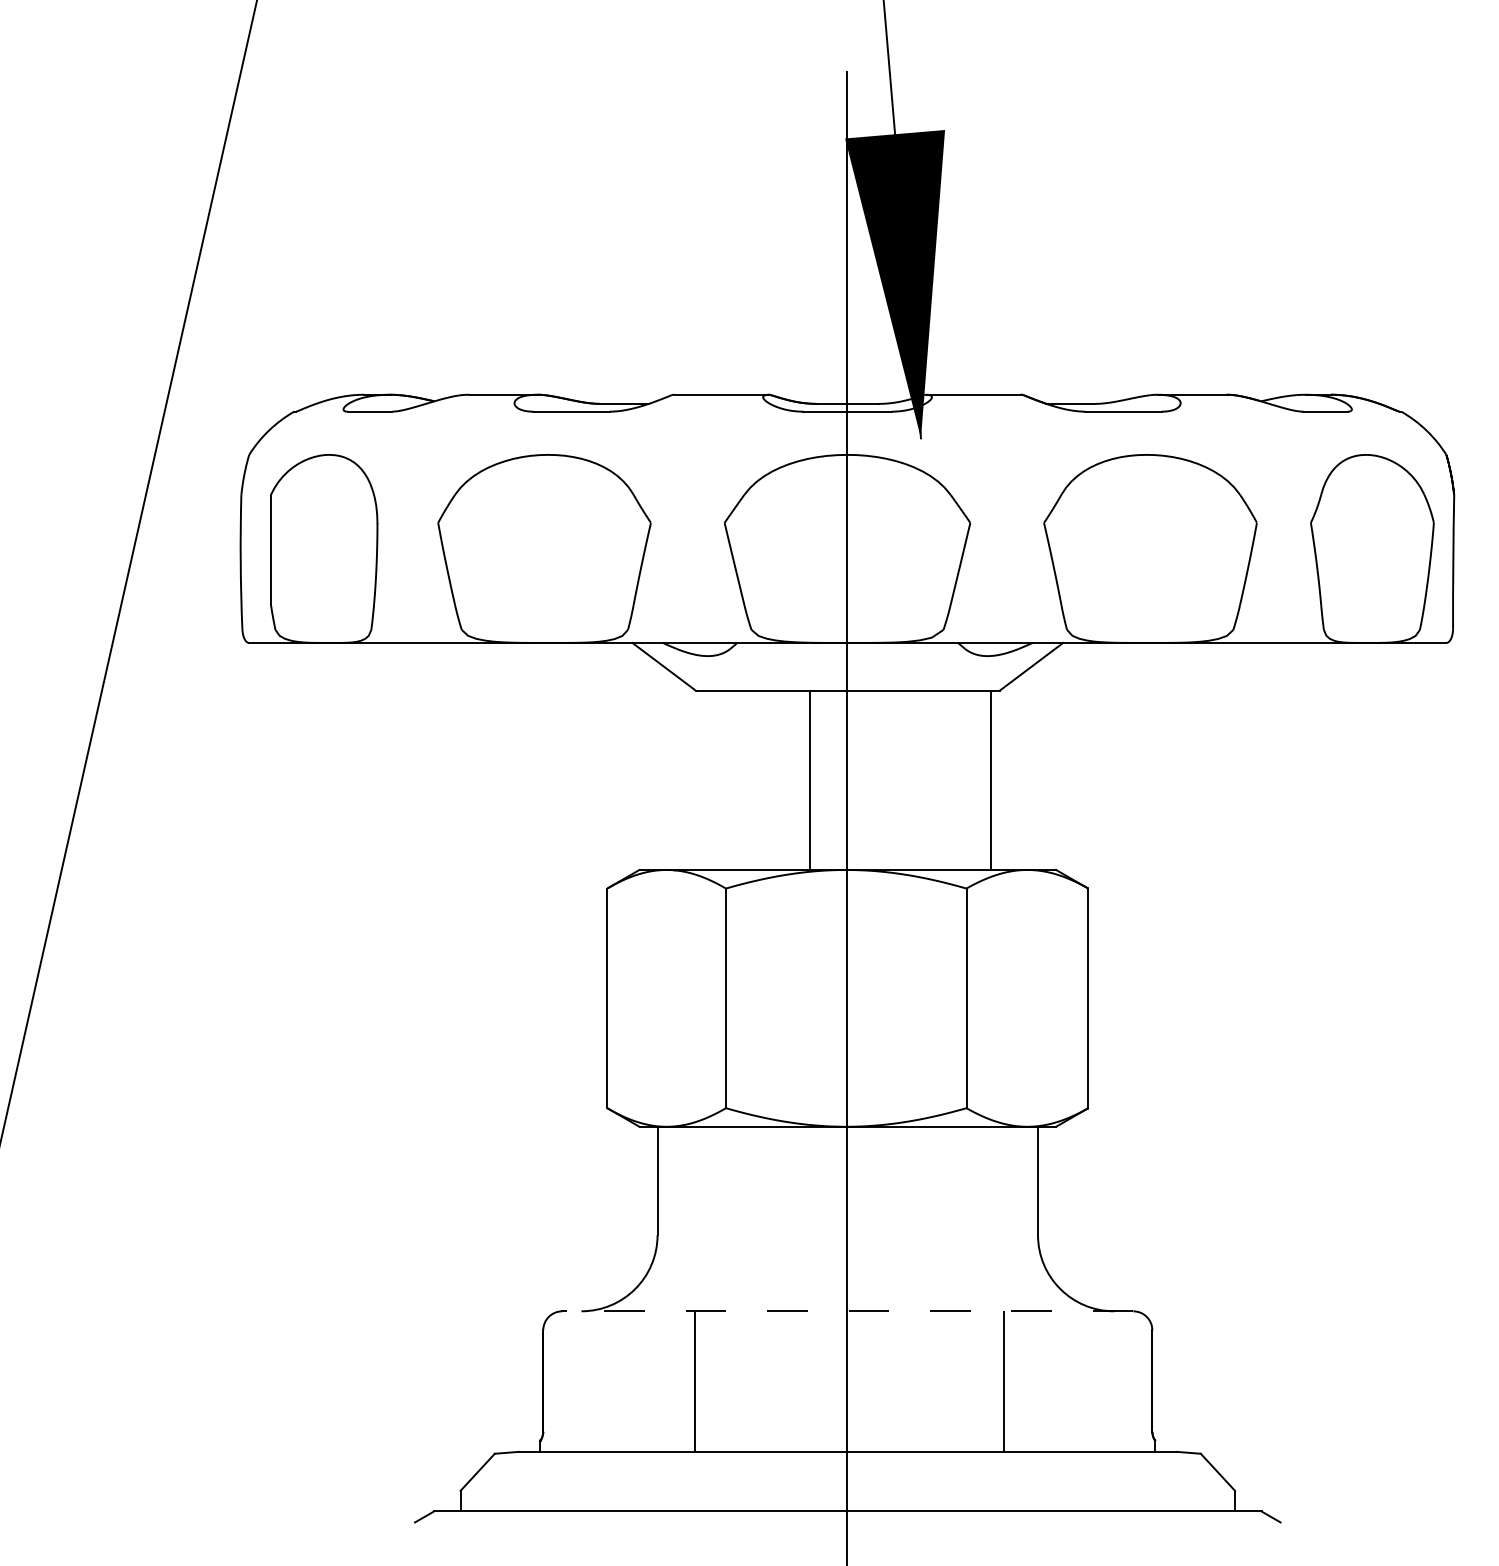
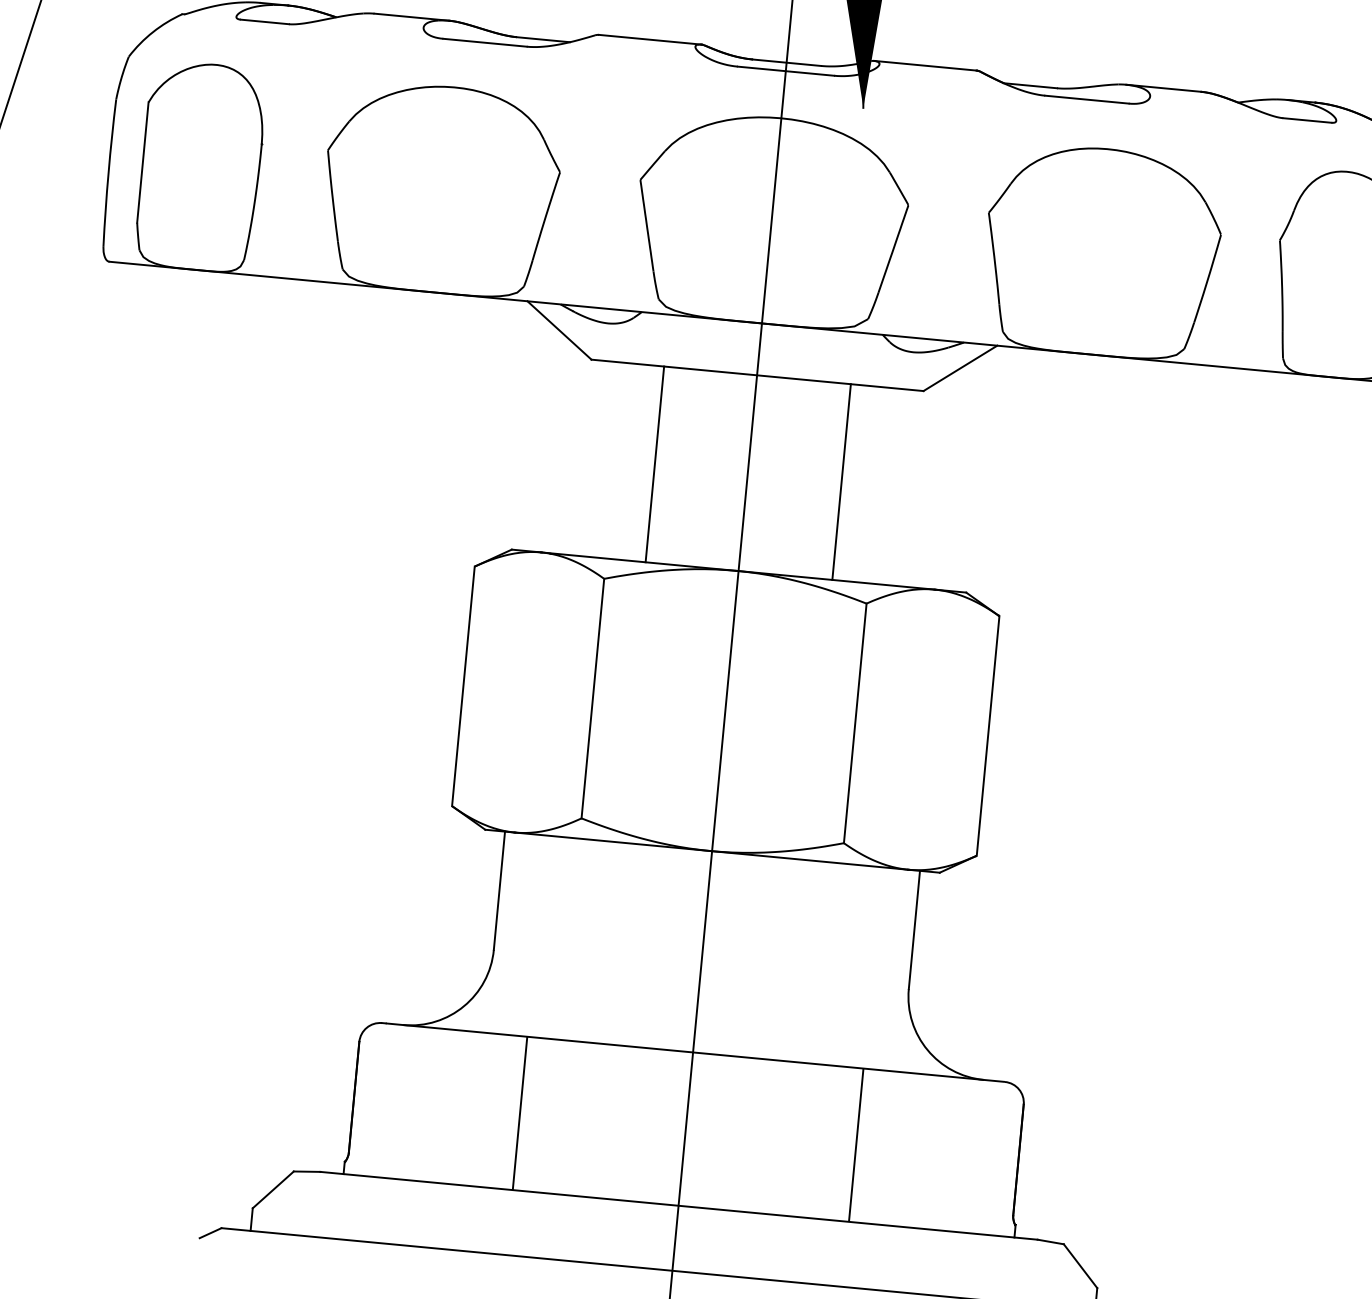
line: (810, 779) -> (655, 463), moved
line: (991, 779) -> (841, 481), moved
line: (849, 1311) -> (695, 1052), dashed -> solid

